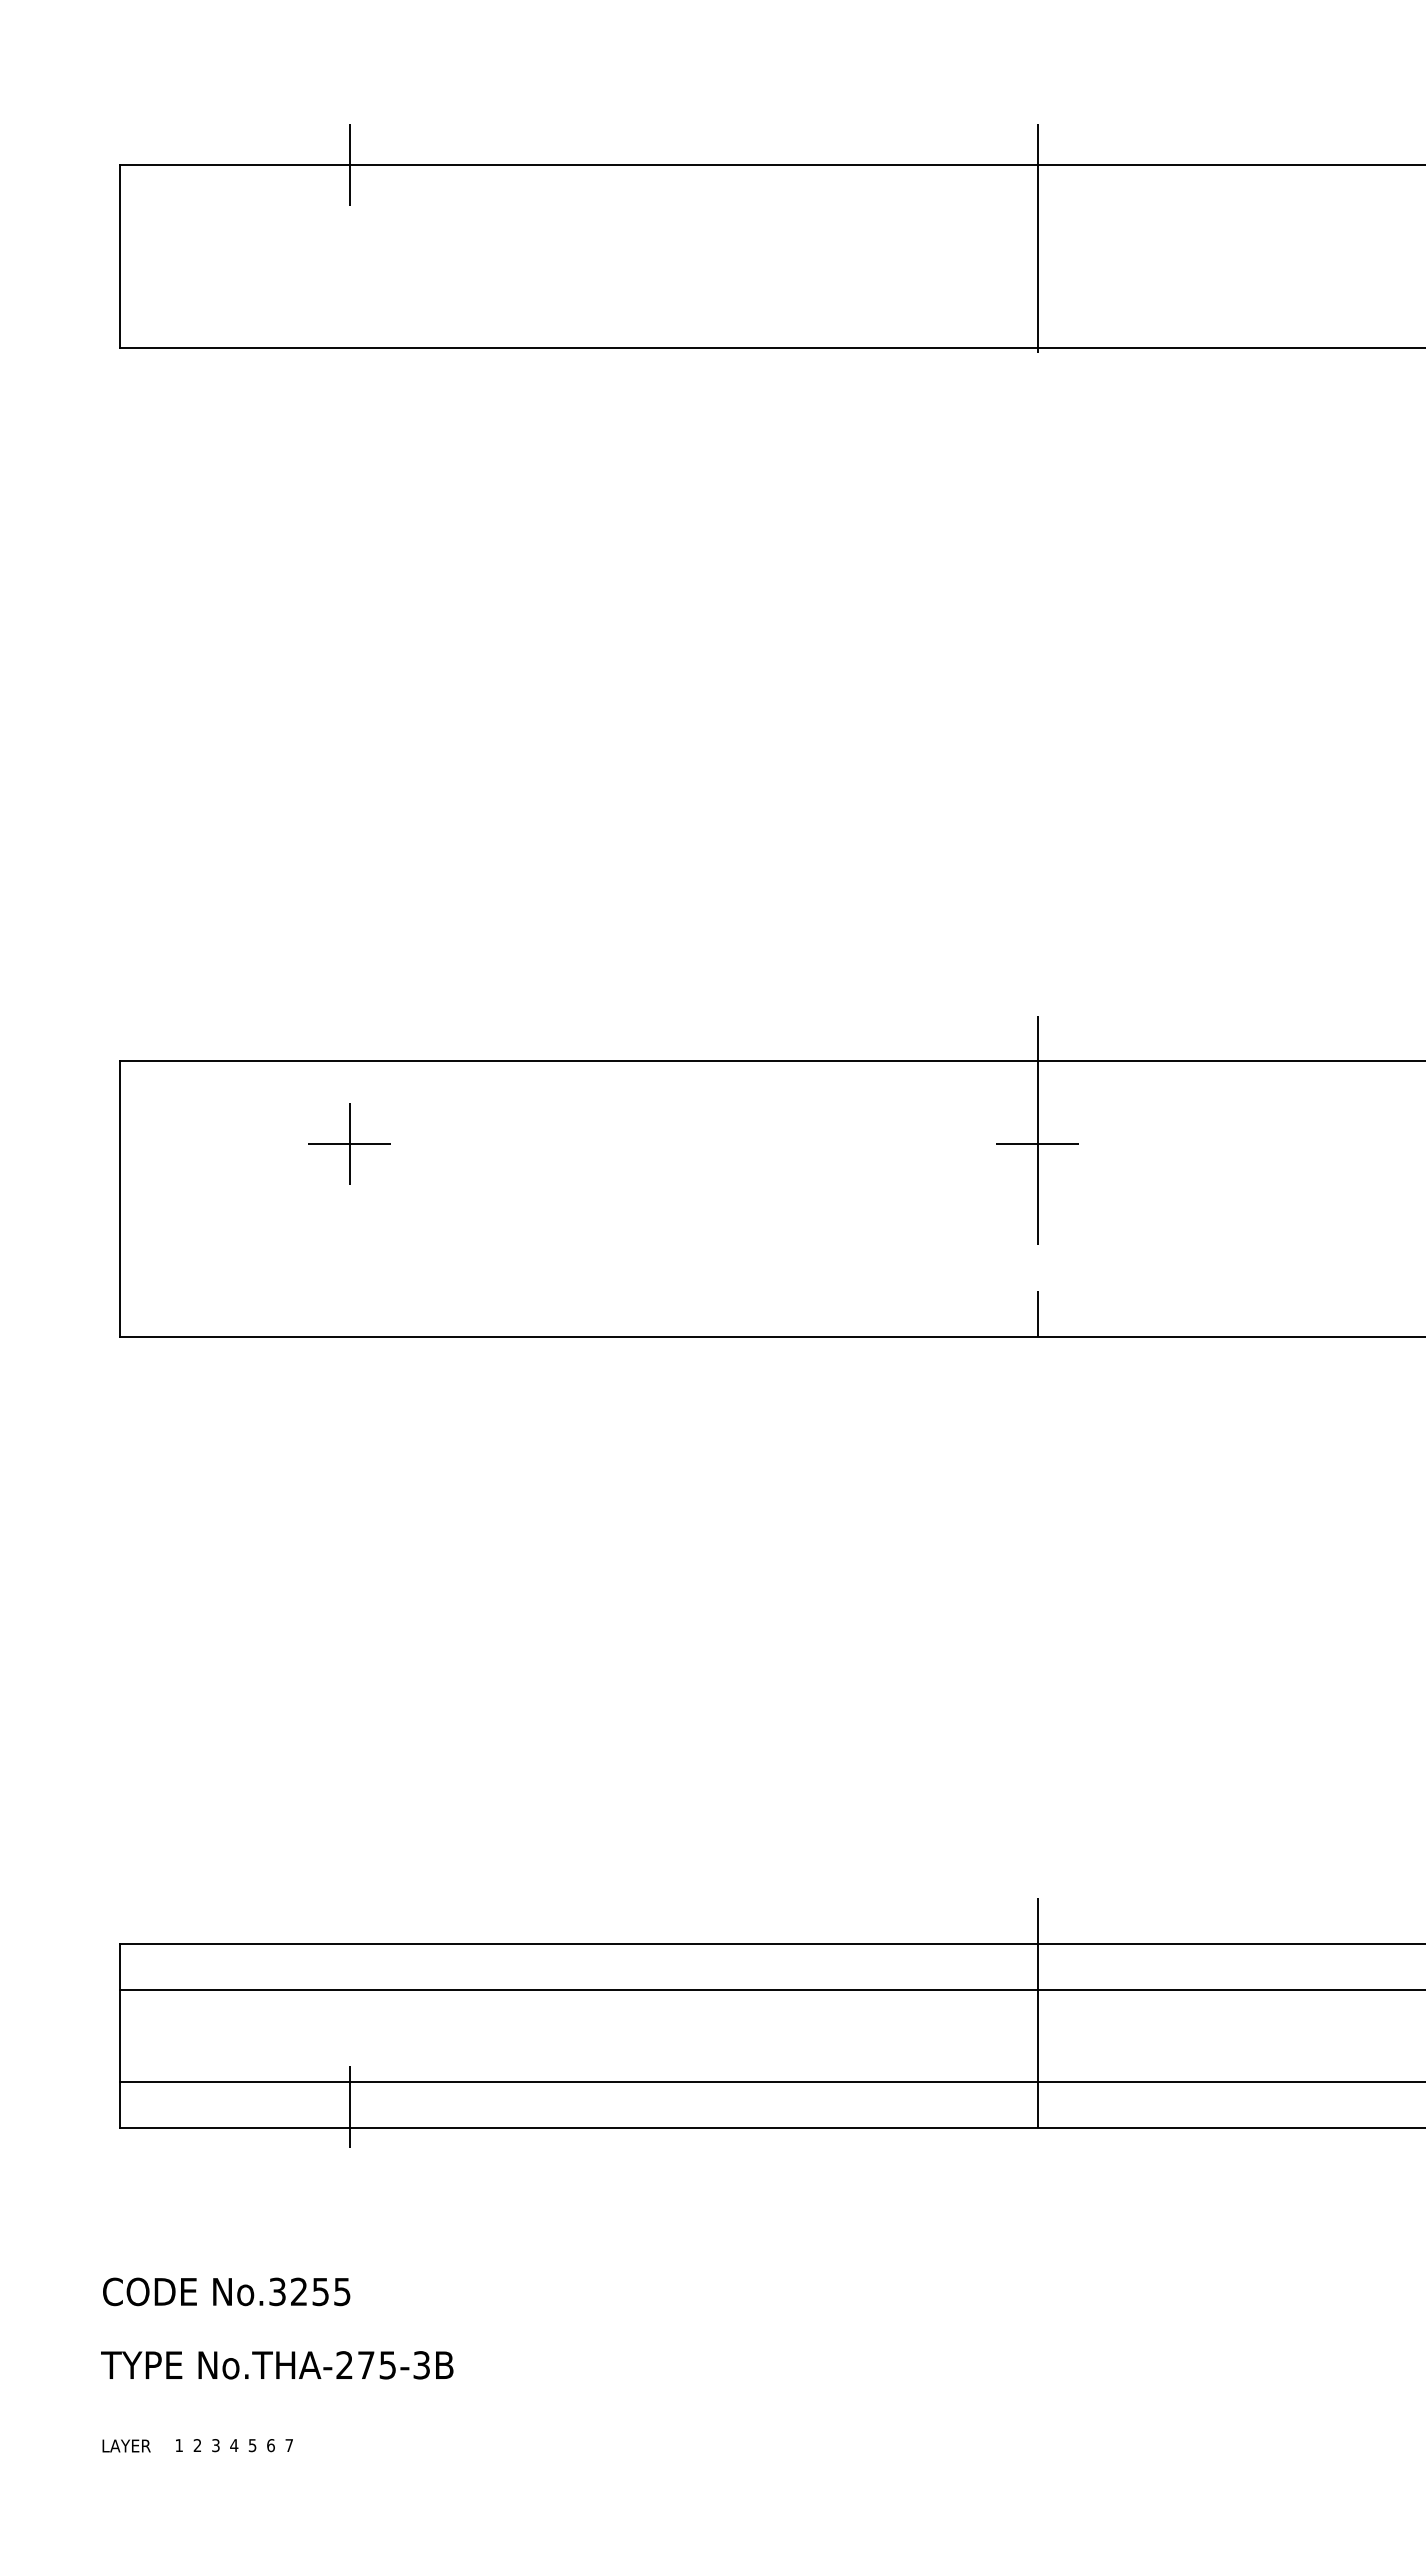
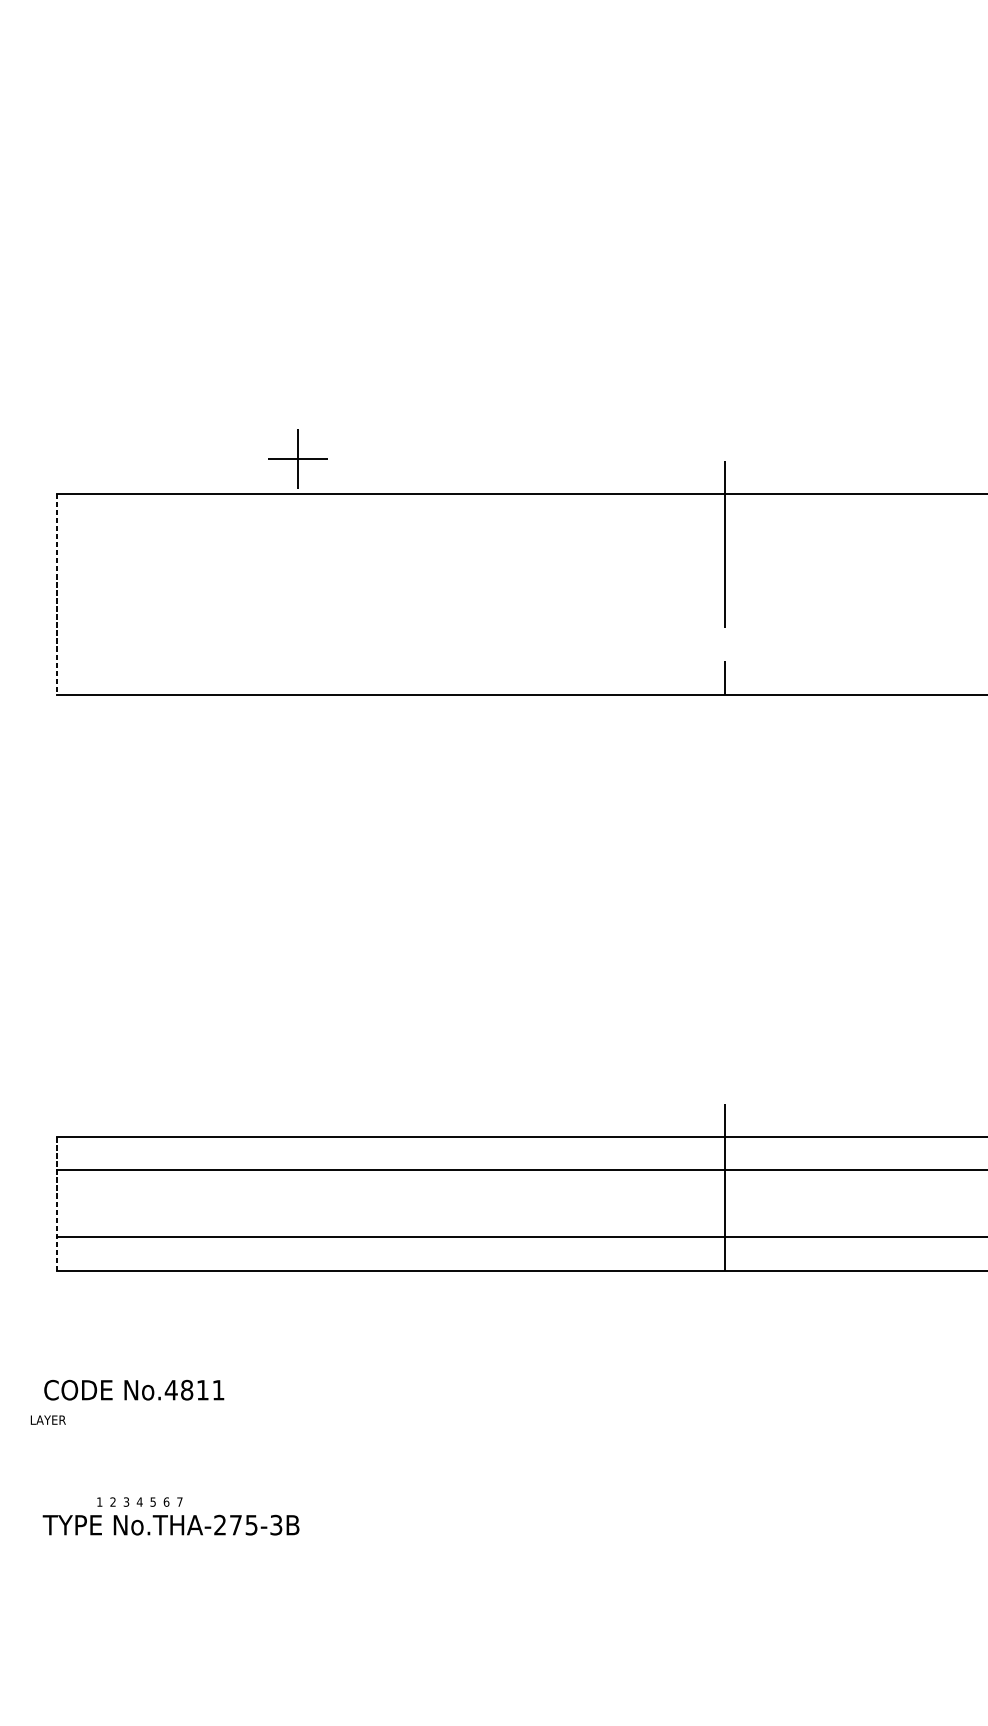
part: (349, 1143) -> (297, 458), moved
line: (1037, 1144) -> (724, 554), removed
line: (120, 1199) -> (56, 594), solid -> dashed
line: (120, 2035) -> (56, 1203), solid -> dashed
line: (349, 2106) -> (223, 1255), removed
text: (309, 2291) -> (194, 1389), No.3255 -> No.4811
text: (277, 2365) -> (171, 1525), moved
text: (126, 2445) -> (48, 1419), moved

